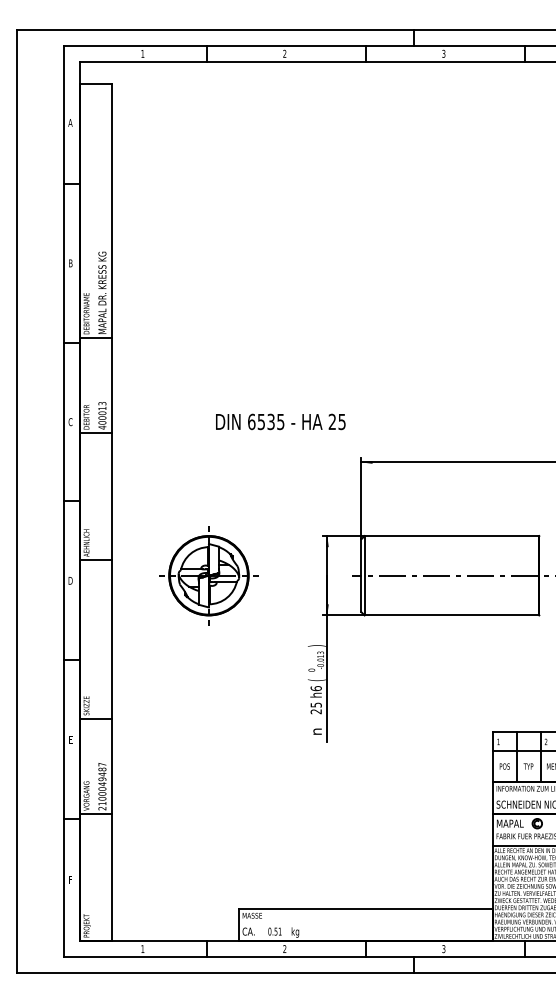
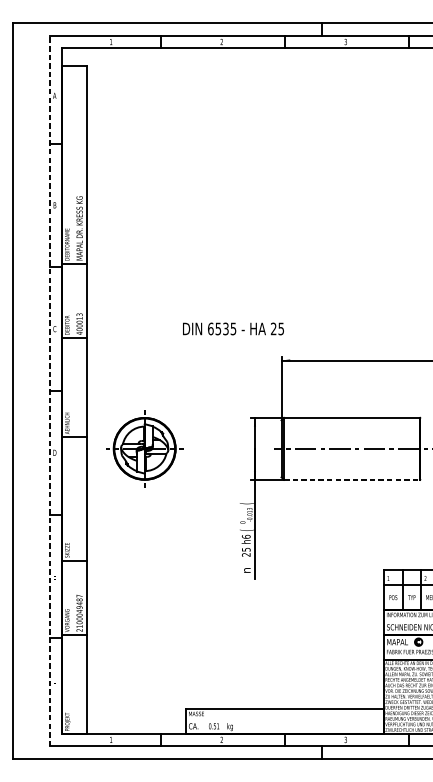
text: (280, 421) -> (233, 328), moved
line: (64, 501) -> (50, 391), solid -> dashed
part: (208, 575) -> (144, 448), moved
line: (452, 615) -> (352, 479), solid -> dashed
text: (316, 645) -> (246, 503), ) -> (

